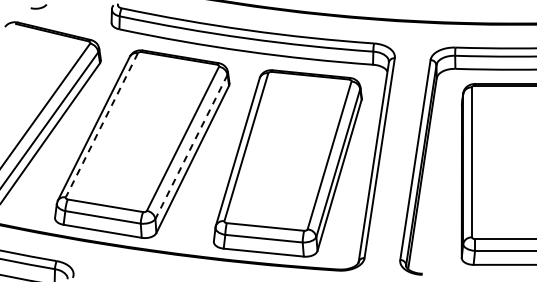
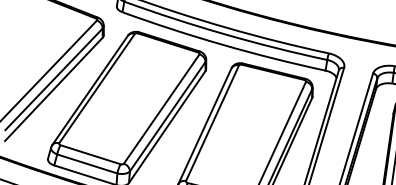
line: (101, 125) -> (96, 88), dashed -> solid
line: (191, 146) -> (167, 116), dashed -> solid

